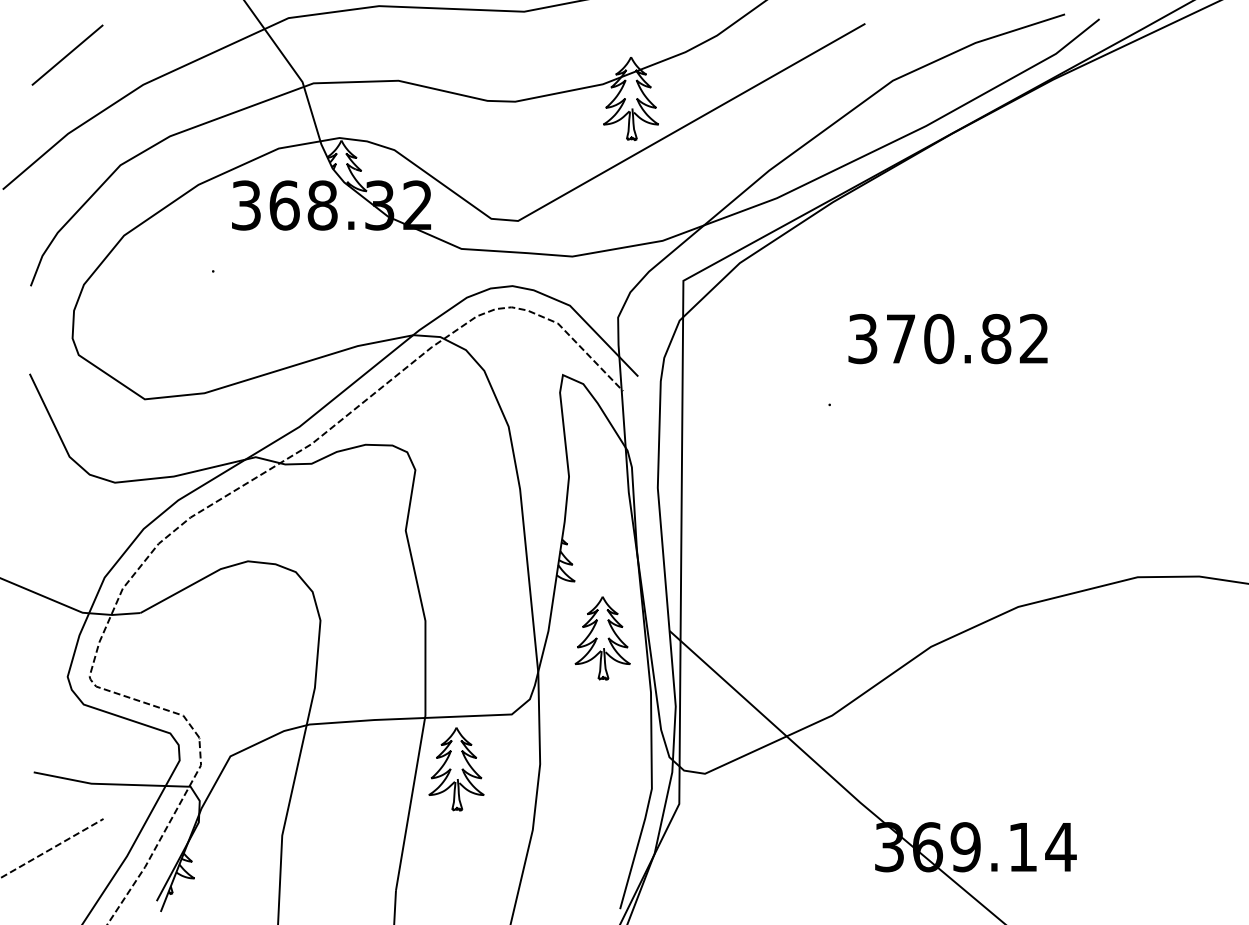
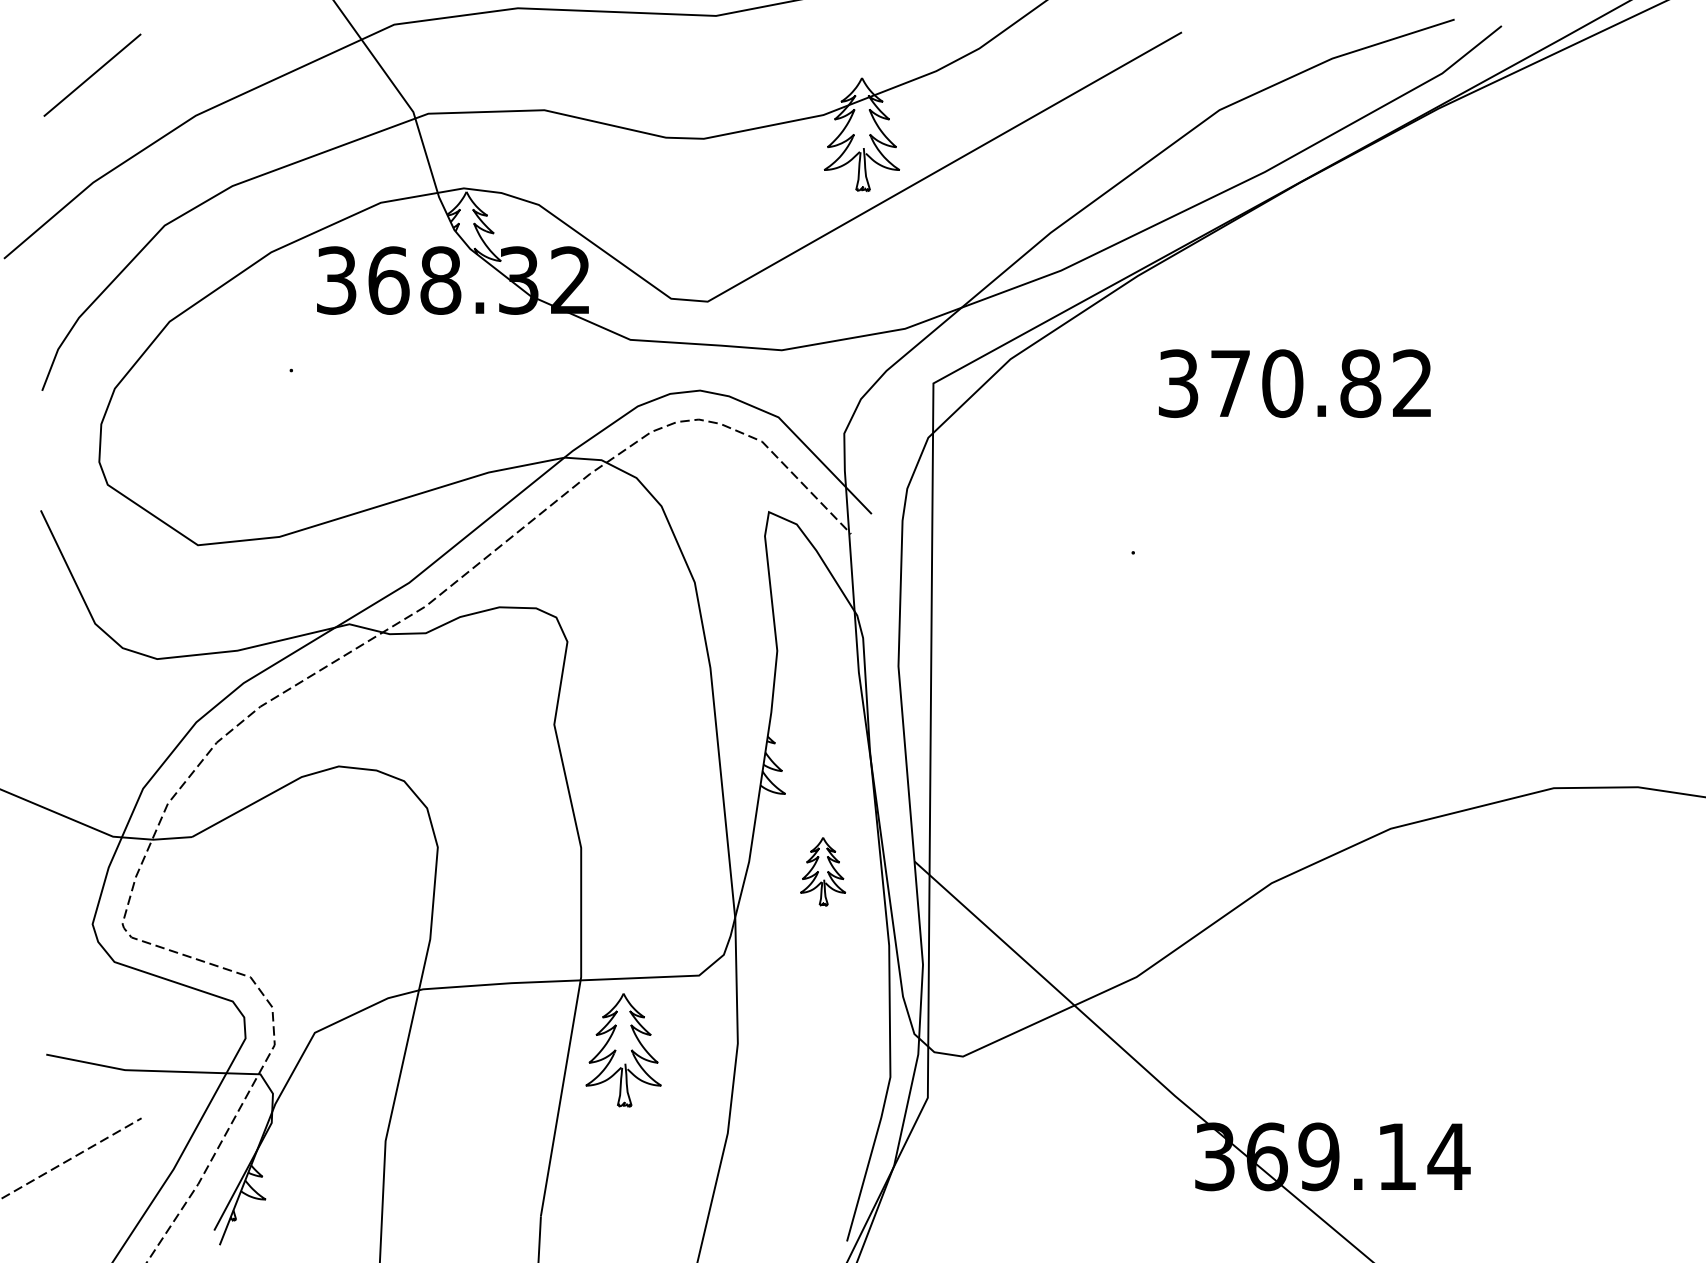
text: (947, 338) -> (1294, 382), moved
part: (602, 638) -> (822, 871), size x0.6

